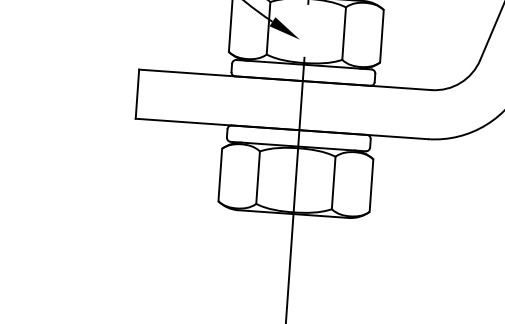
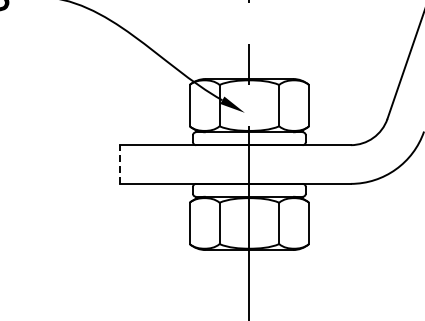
line: (137, 94) -> (120, 164), solid -> dashed

